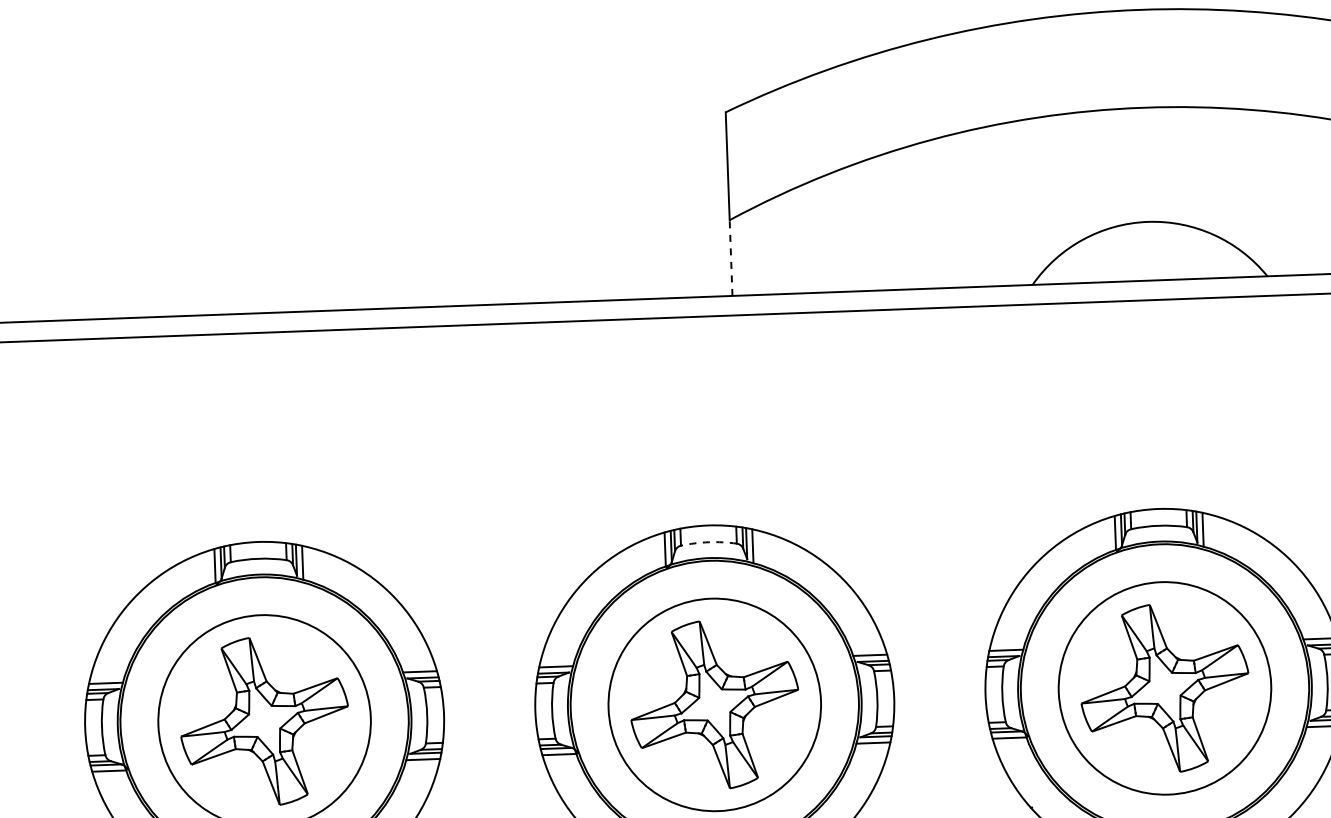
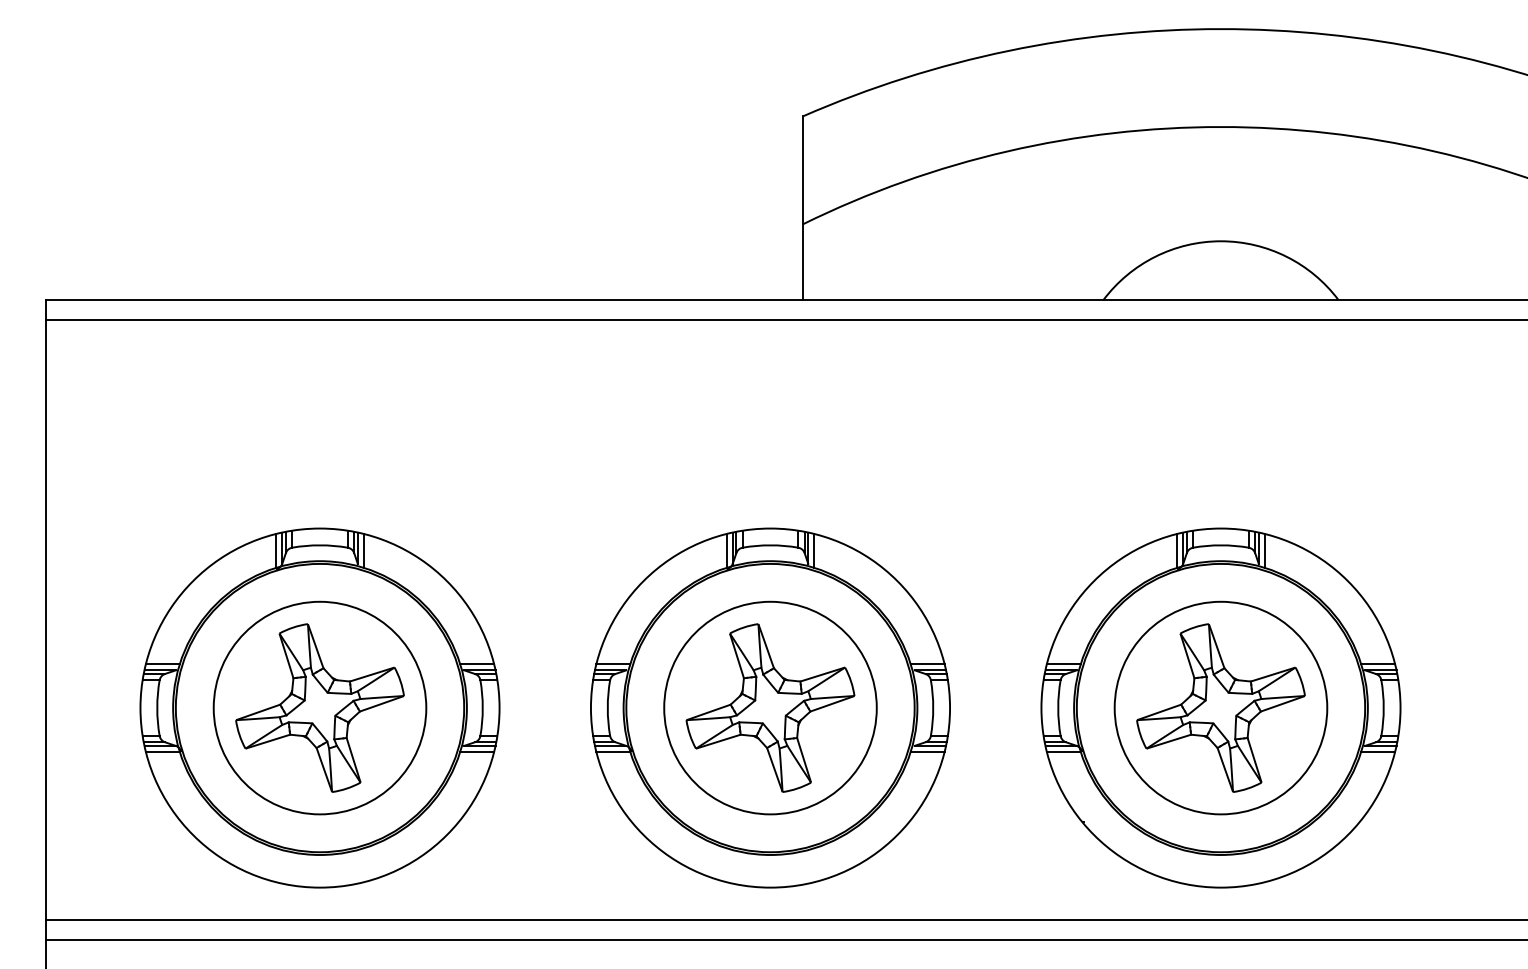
line: (731, 258) -> (803, 262), dashed -> solid
arc: (708, 542) -> (770, 545), dashed -> solid

